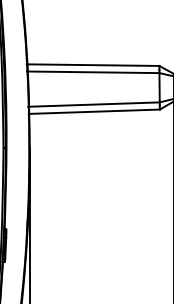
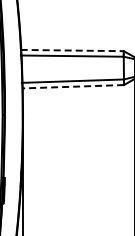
line: (93, 65) -> (72, 50), solid -> dashed
line: (94, 111) -> (73, 86), solid -> dashed

